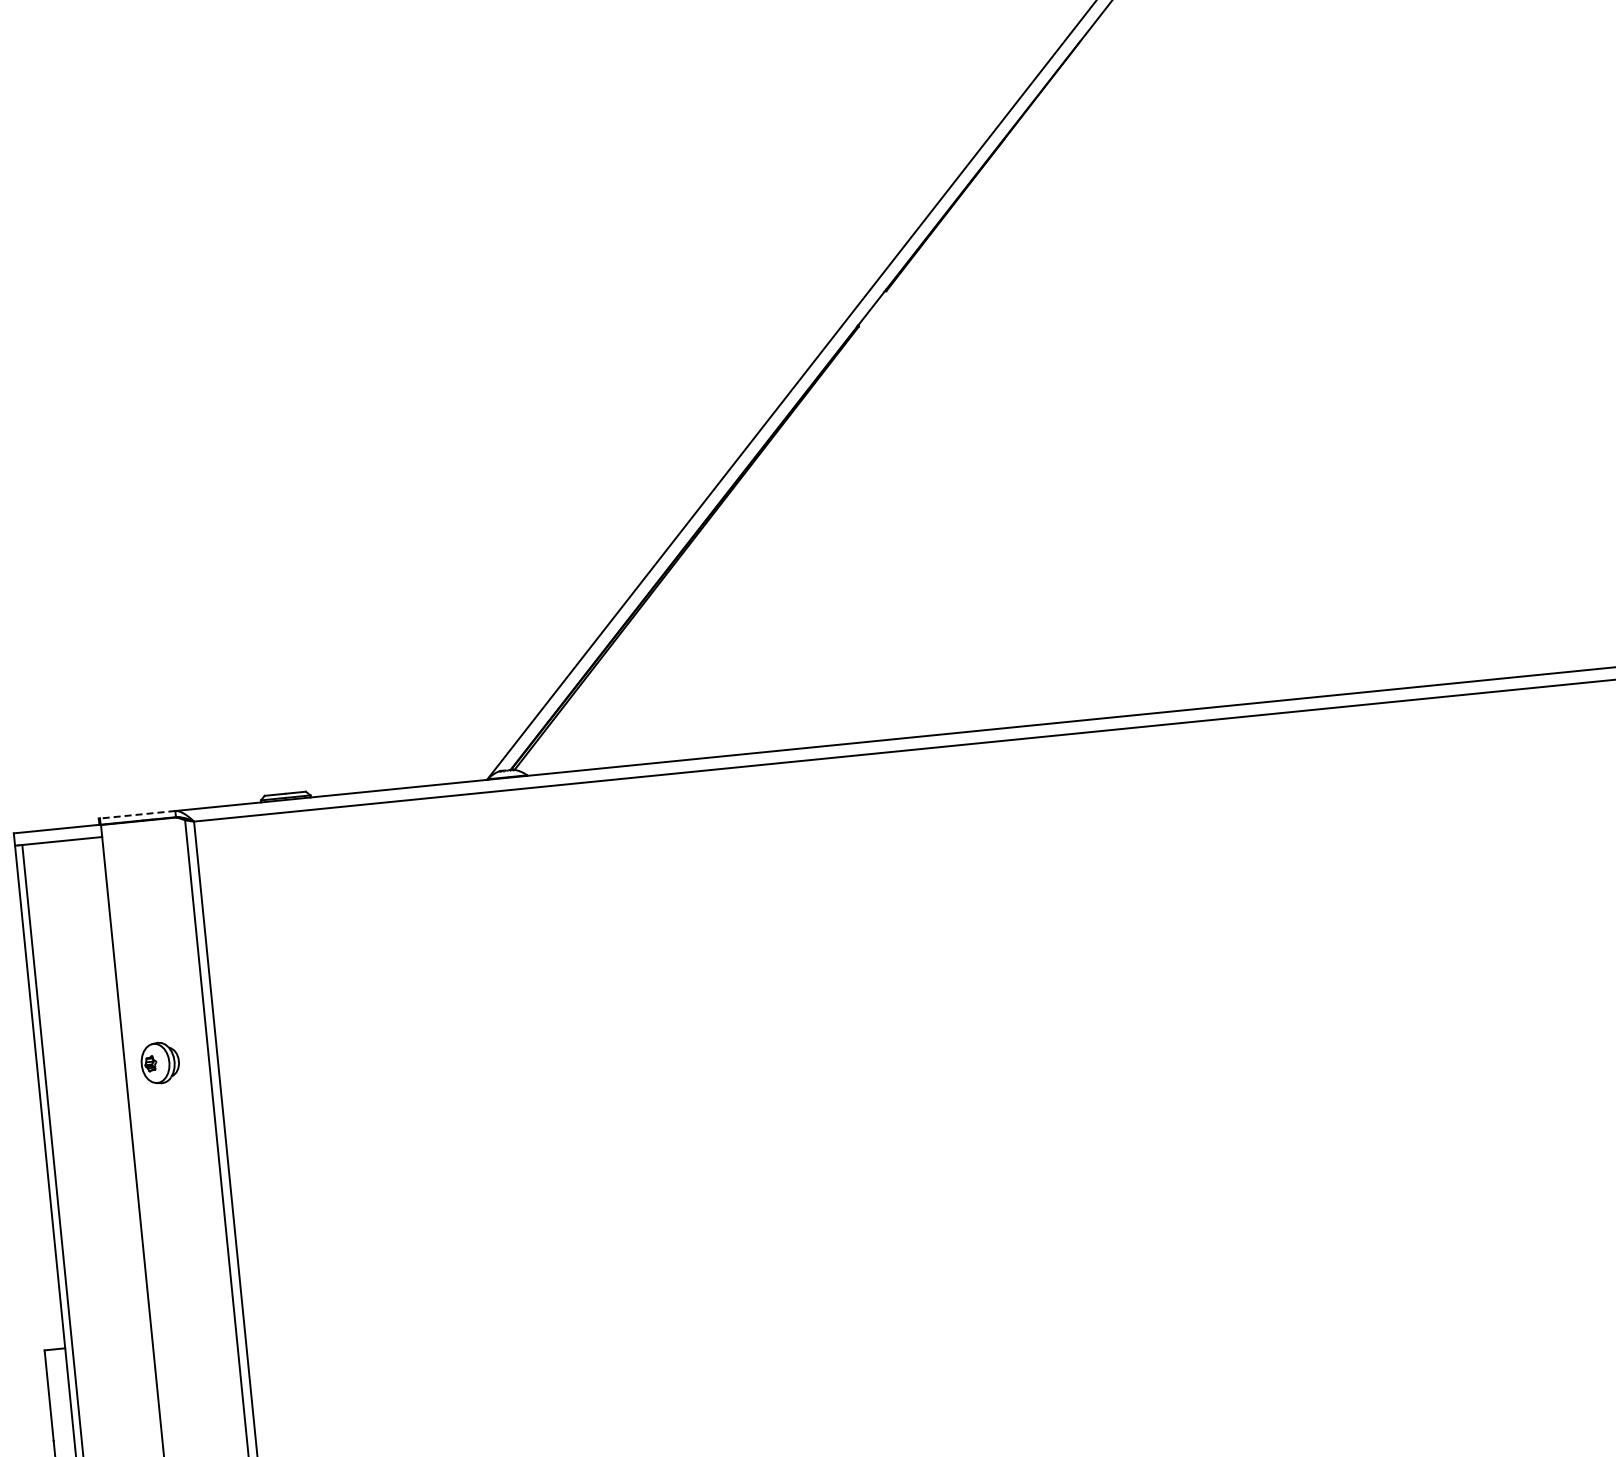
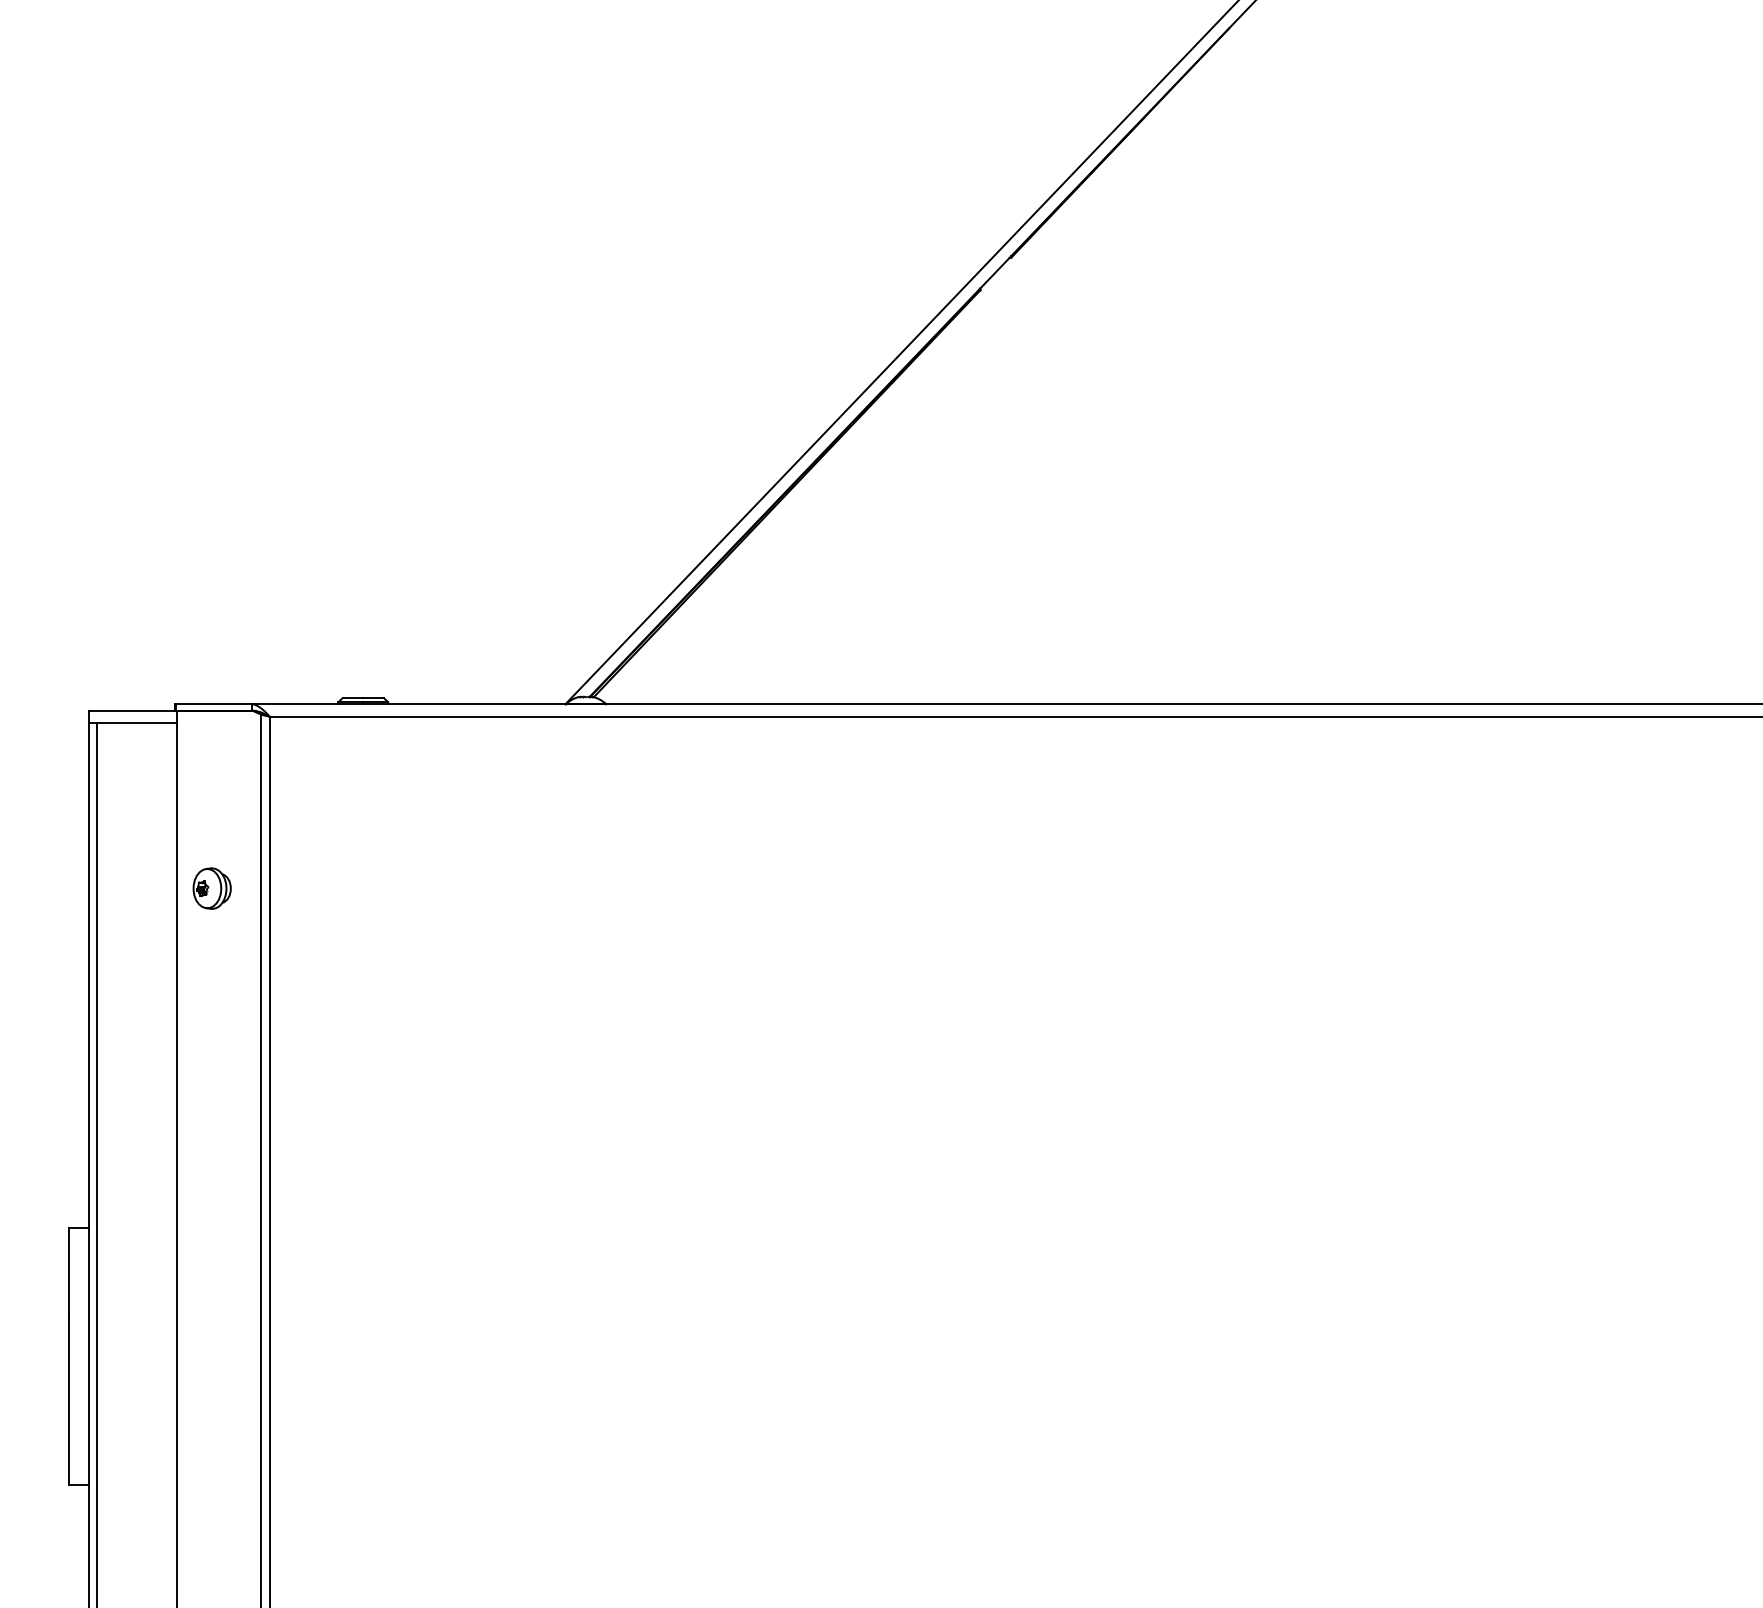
line: (137, 814) -> (214, 704), dashed -> solid
part: (159, 1062) -> (211, 888), moved

